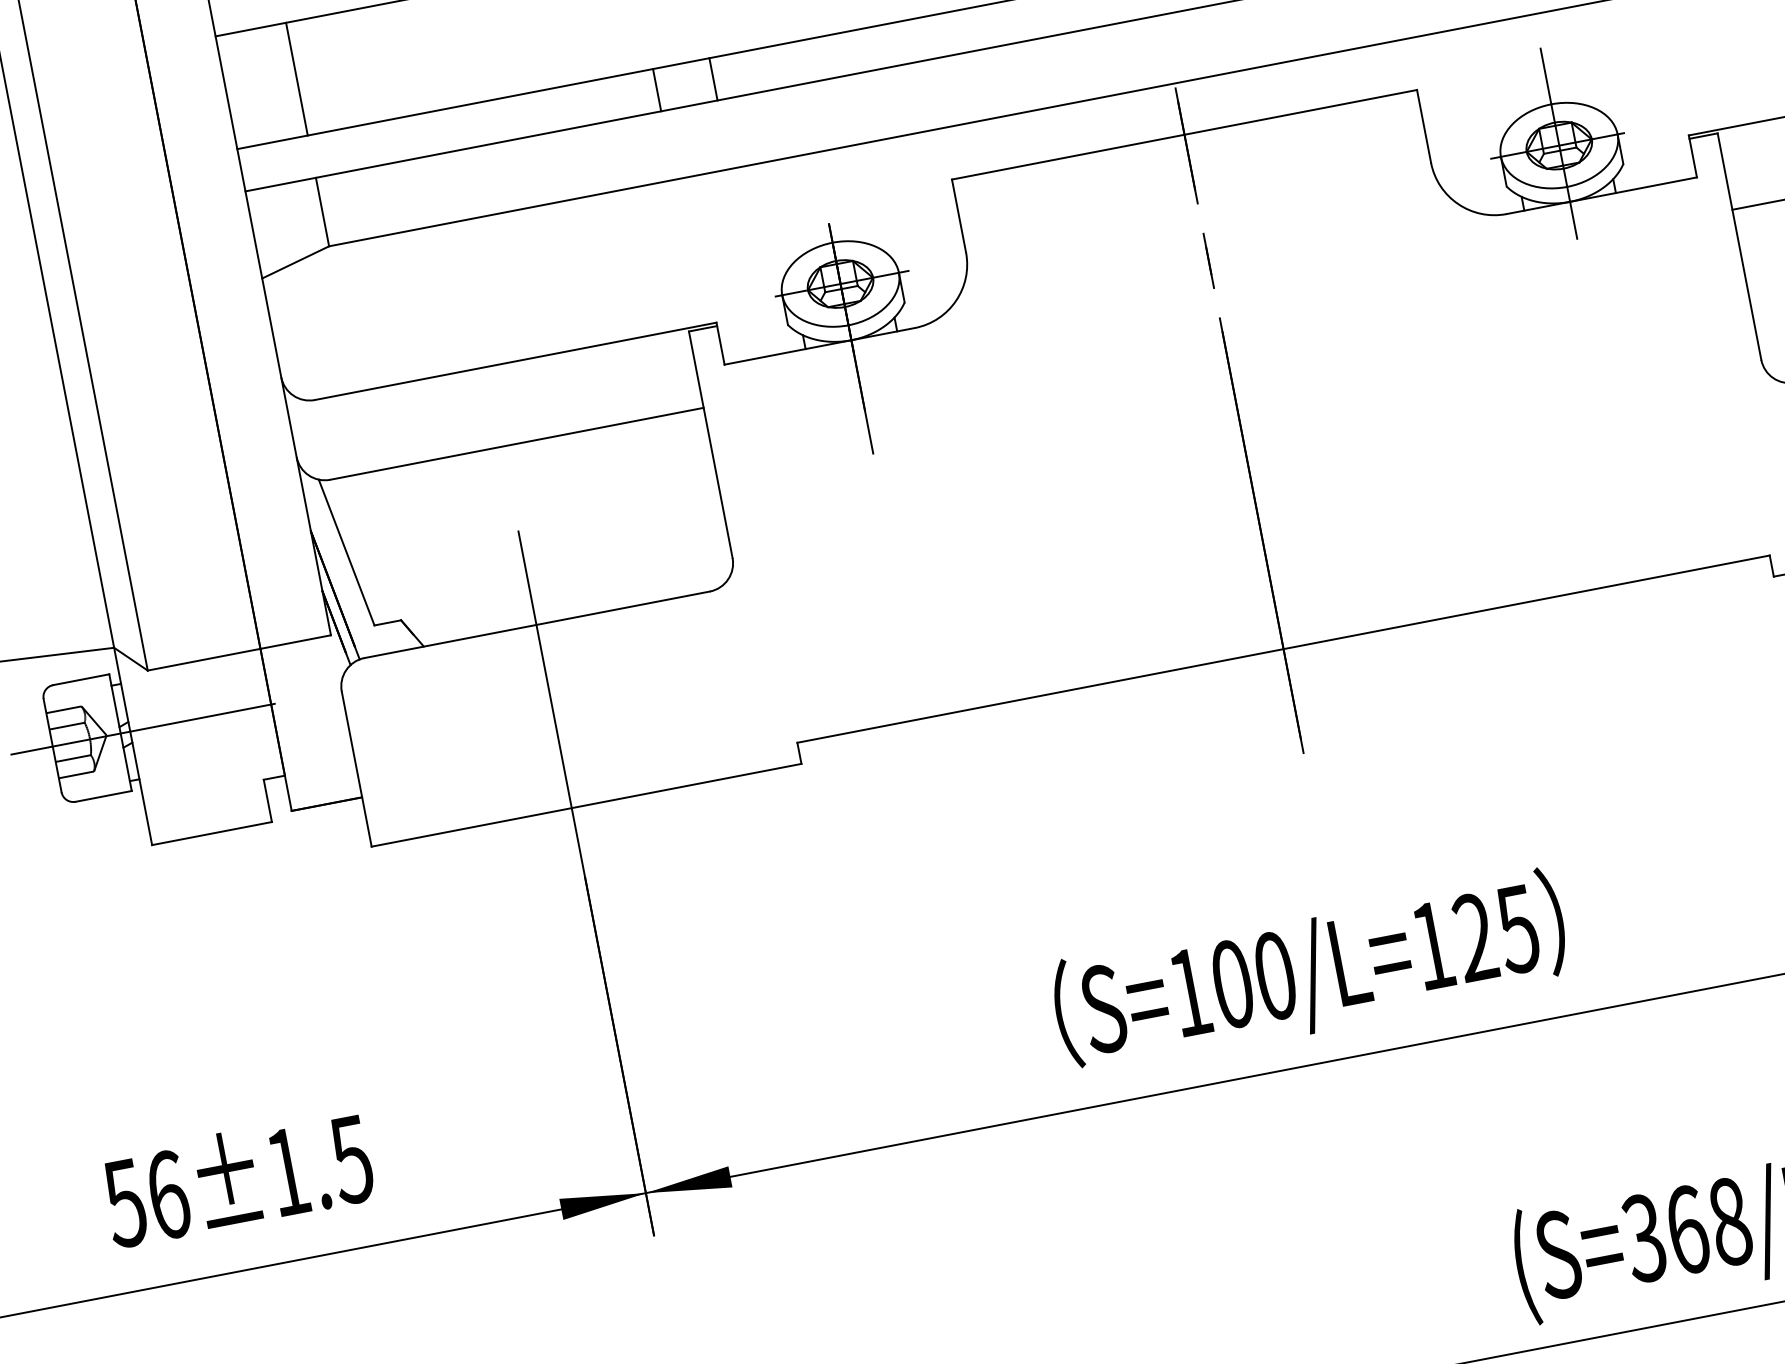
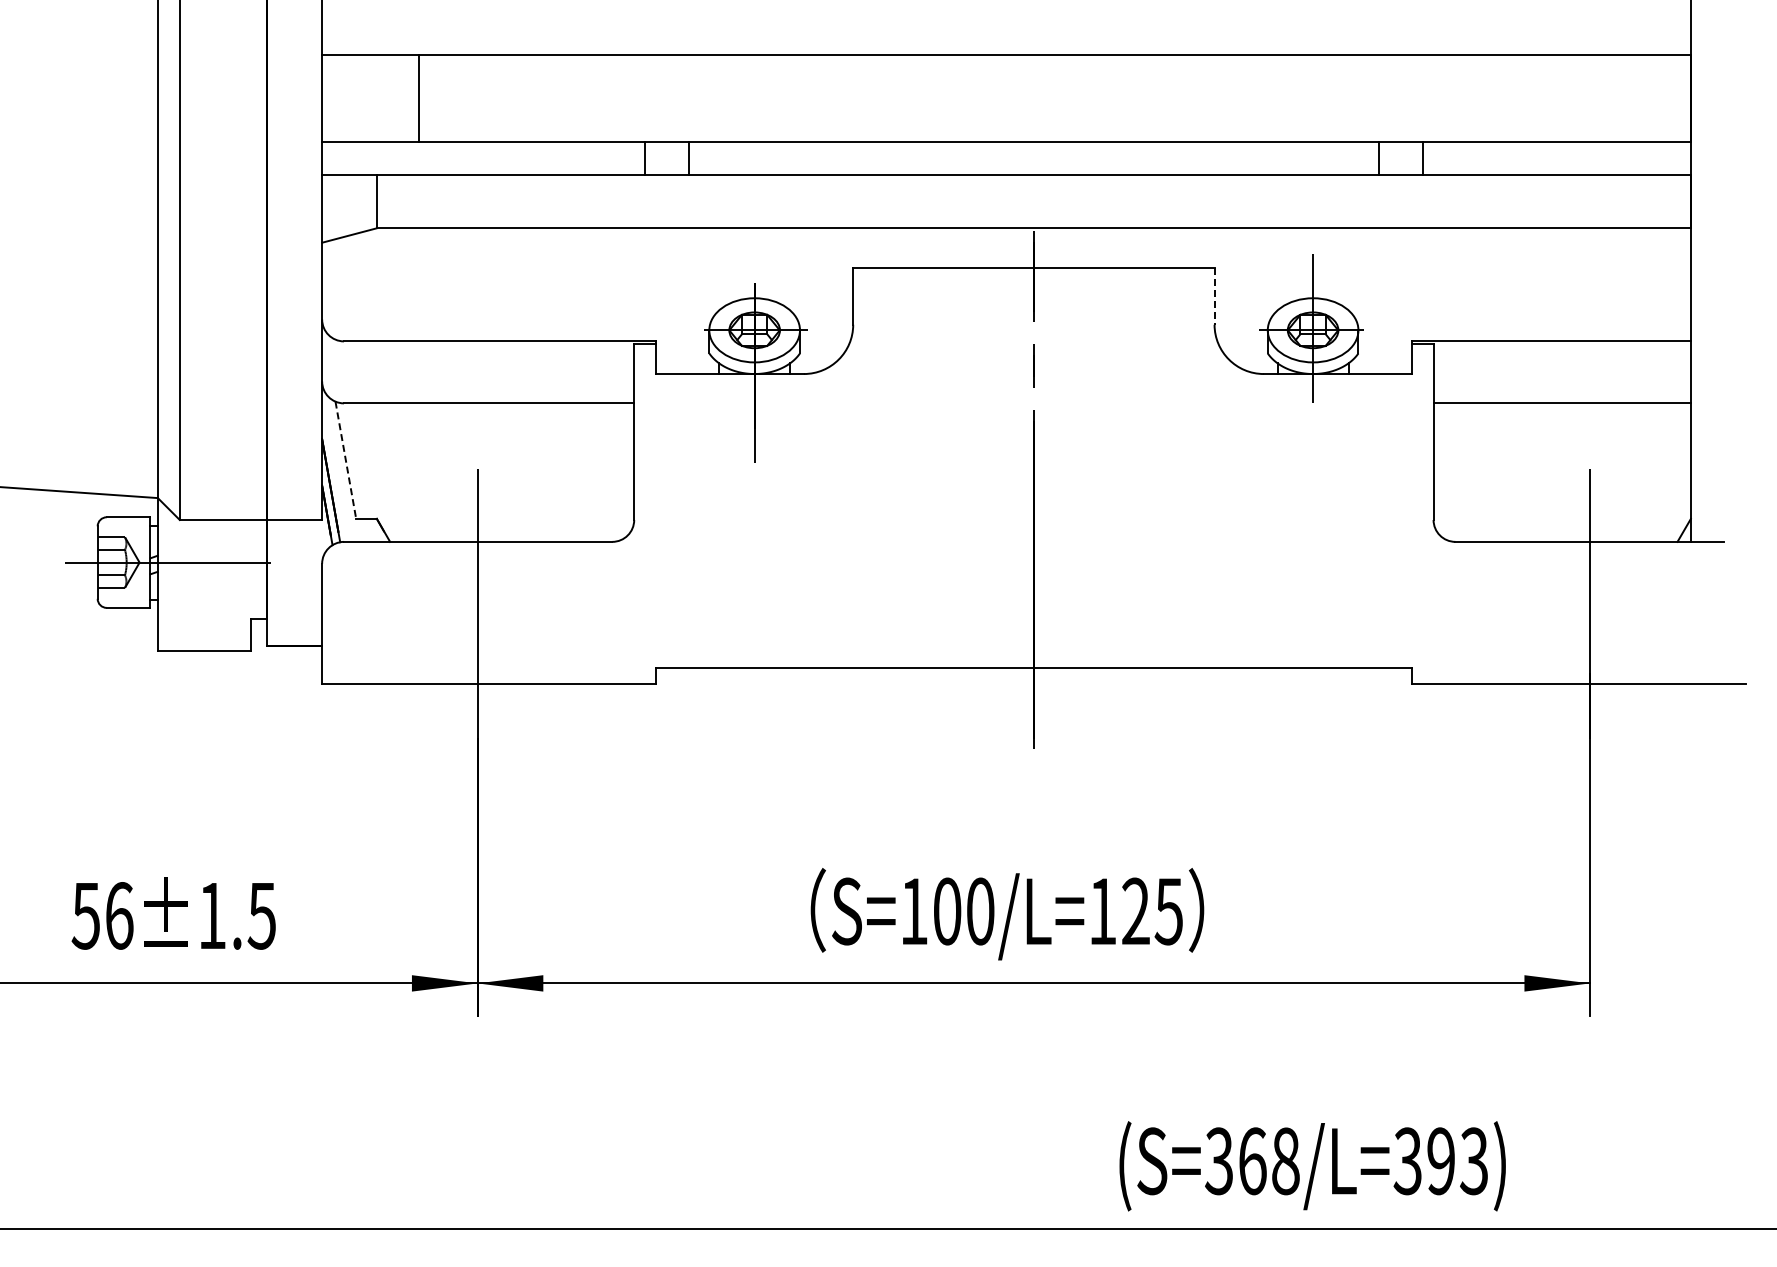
line: (296, 79) -> (418, 98), moved
line: (1423, 126) -> (1214, 296), solid -> dashed
line: (346, 552) -> (345, 460), solid -> dashed

